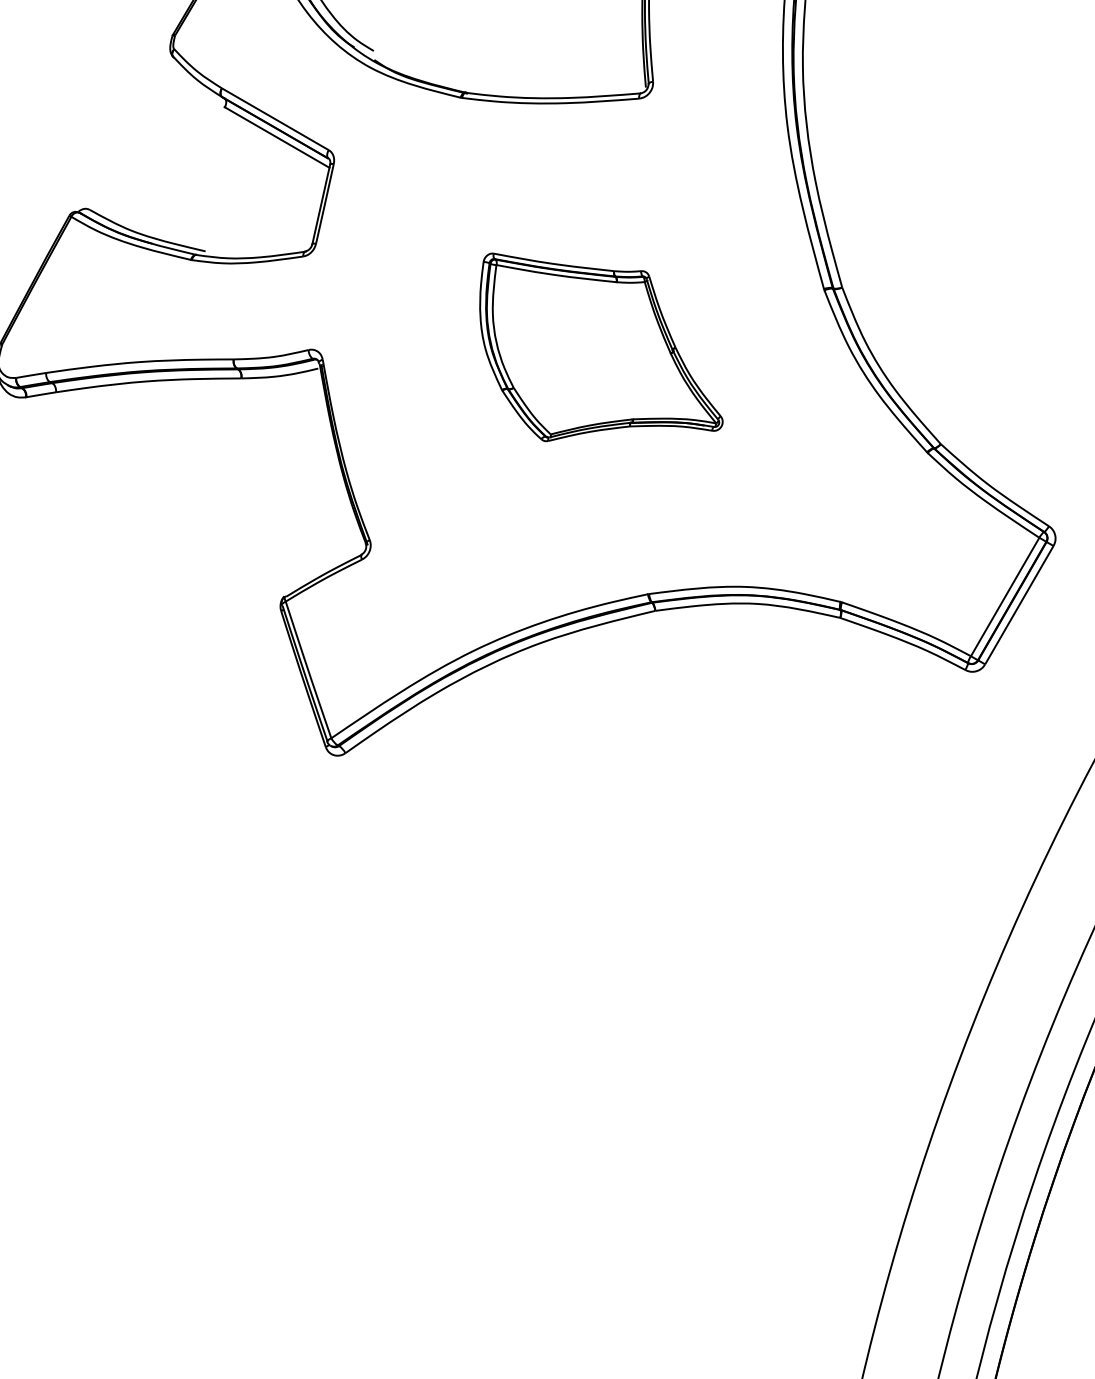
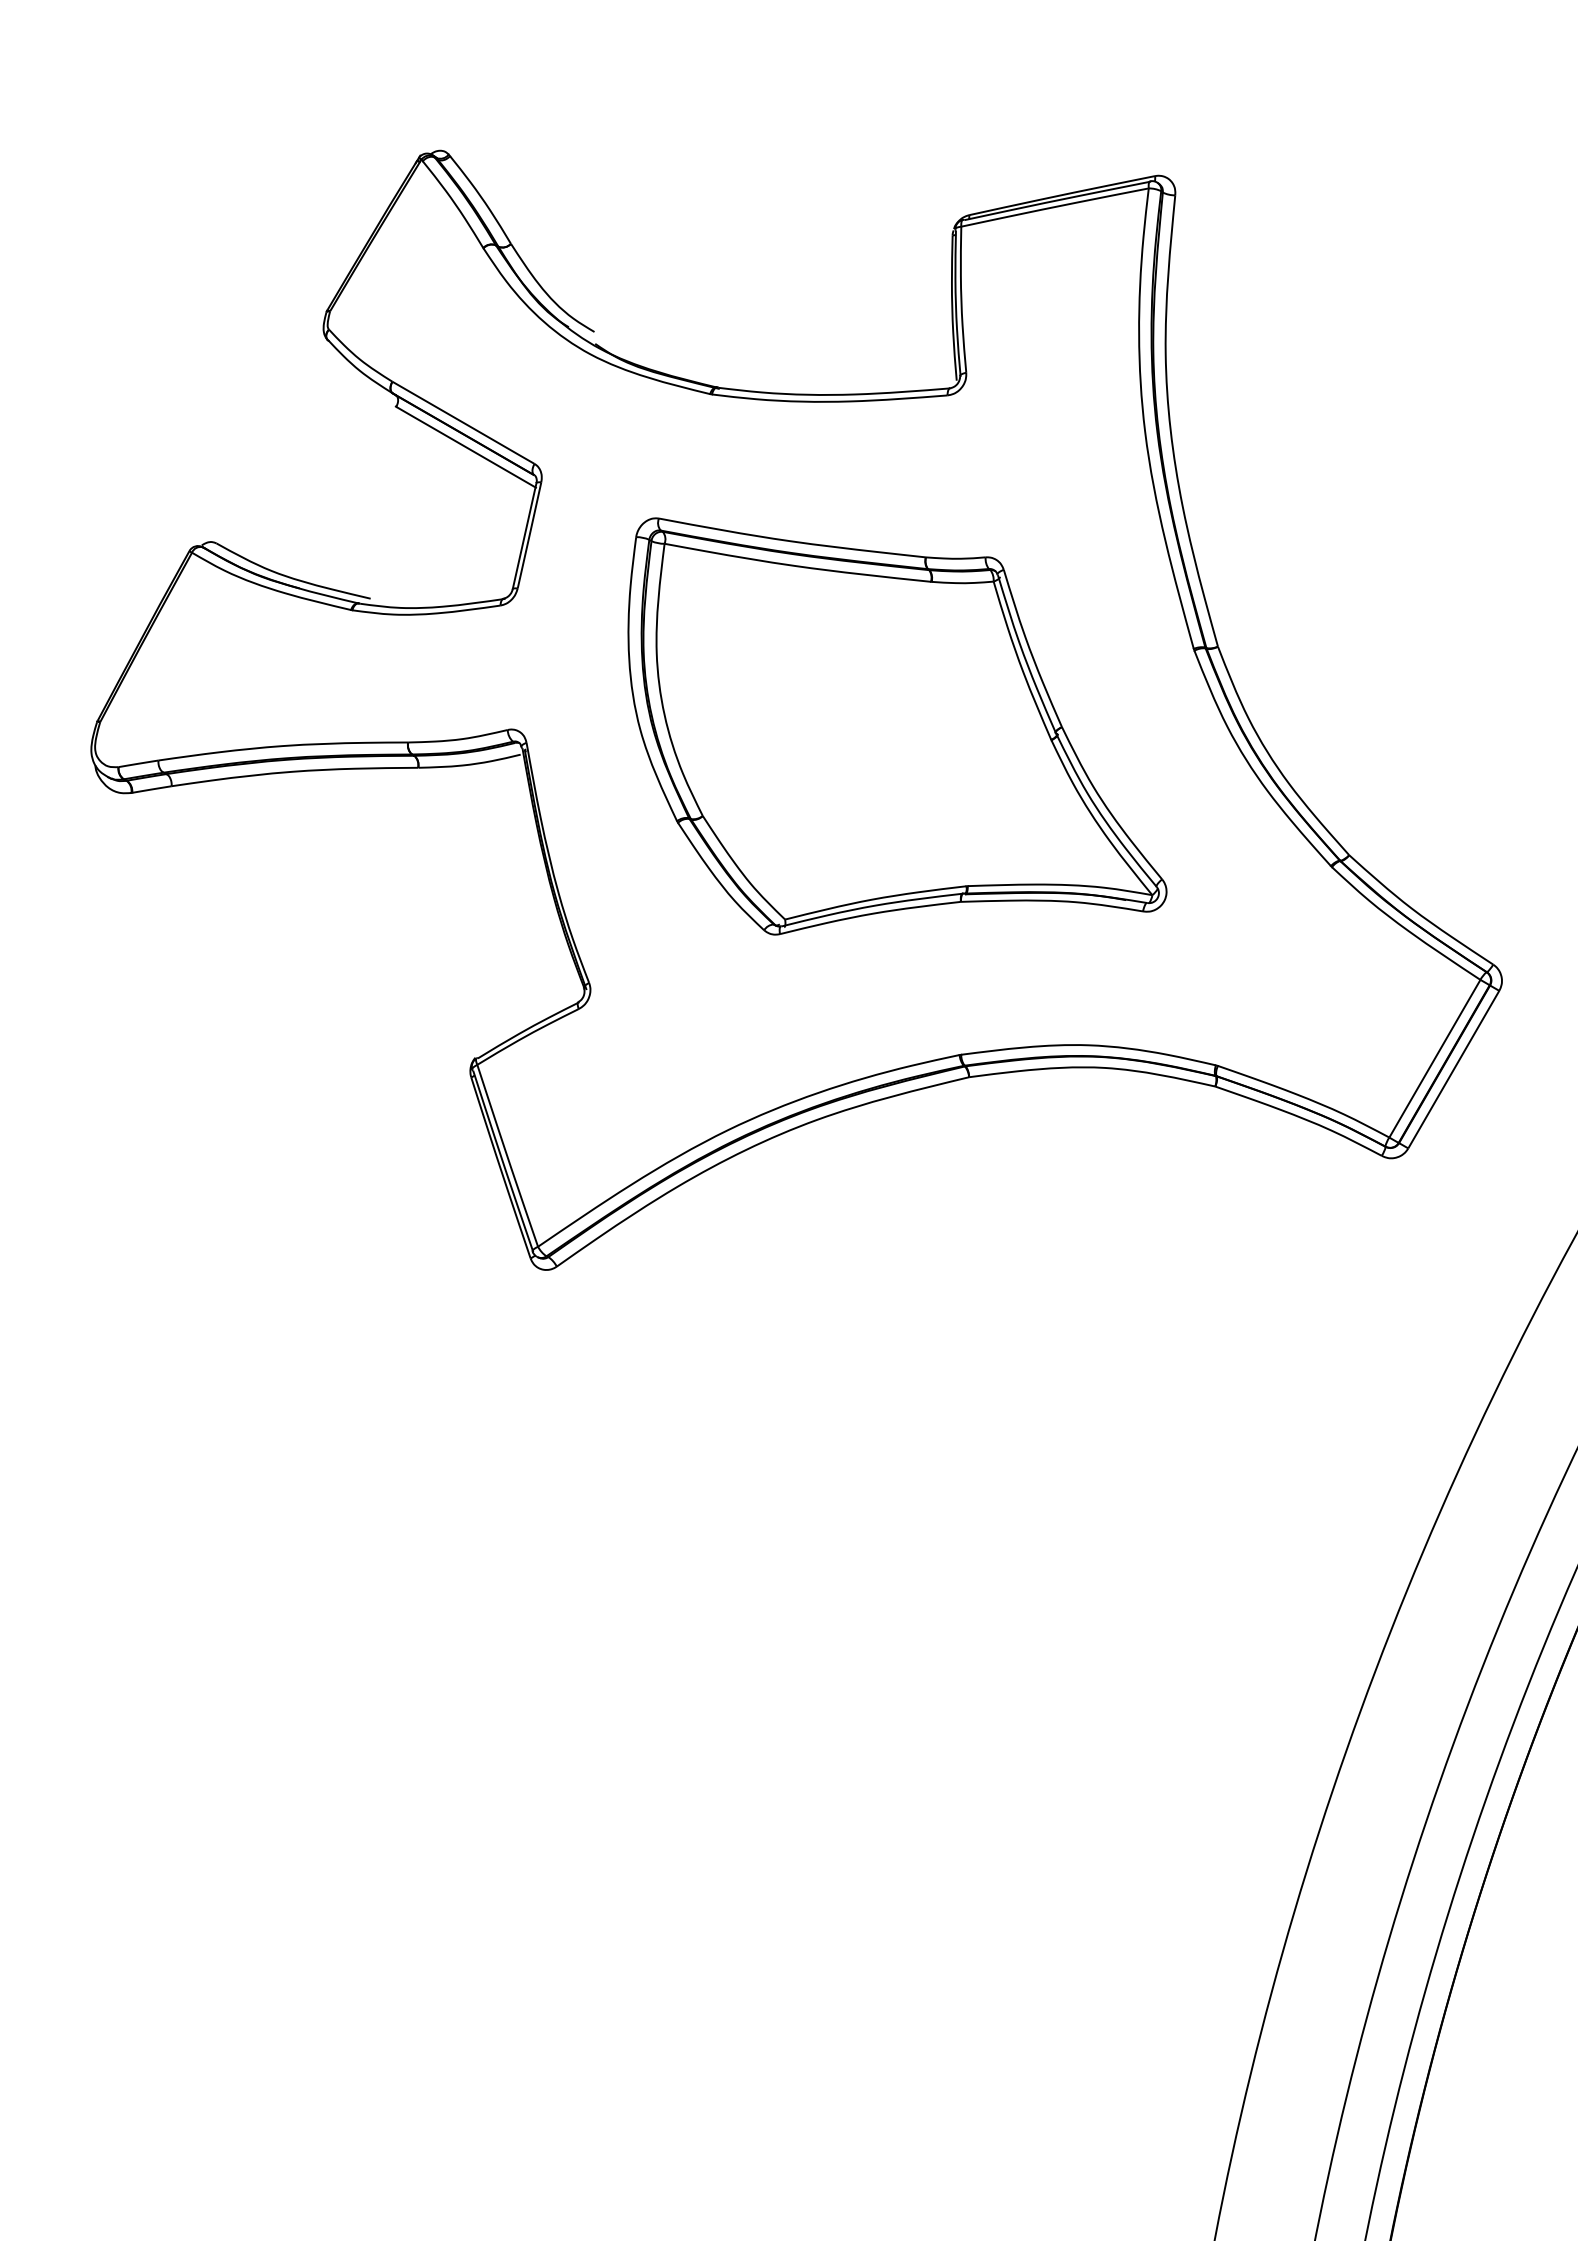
part: (601, 347) -> (897, 726), size x1.67

